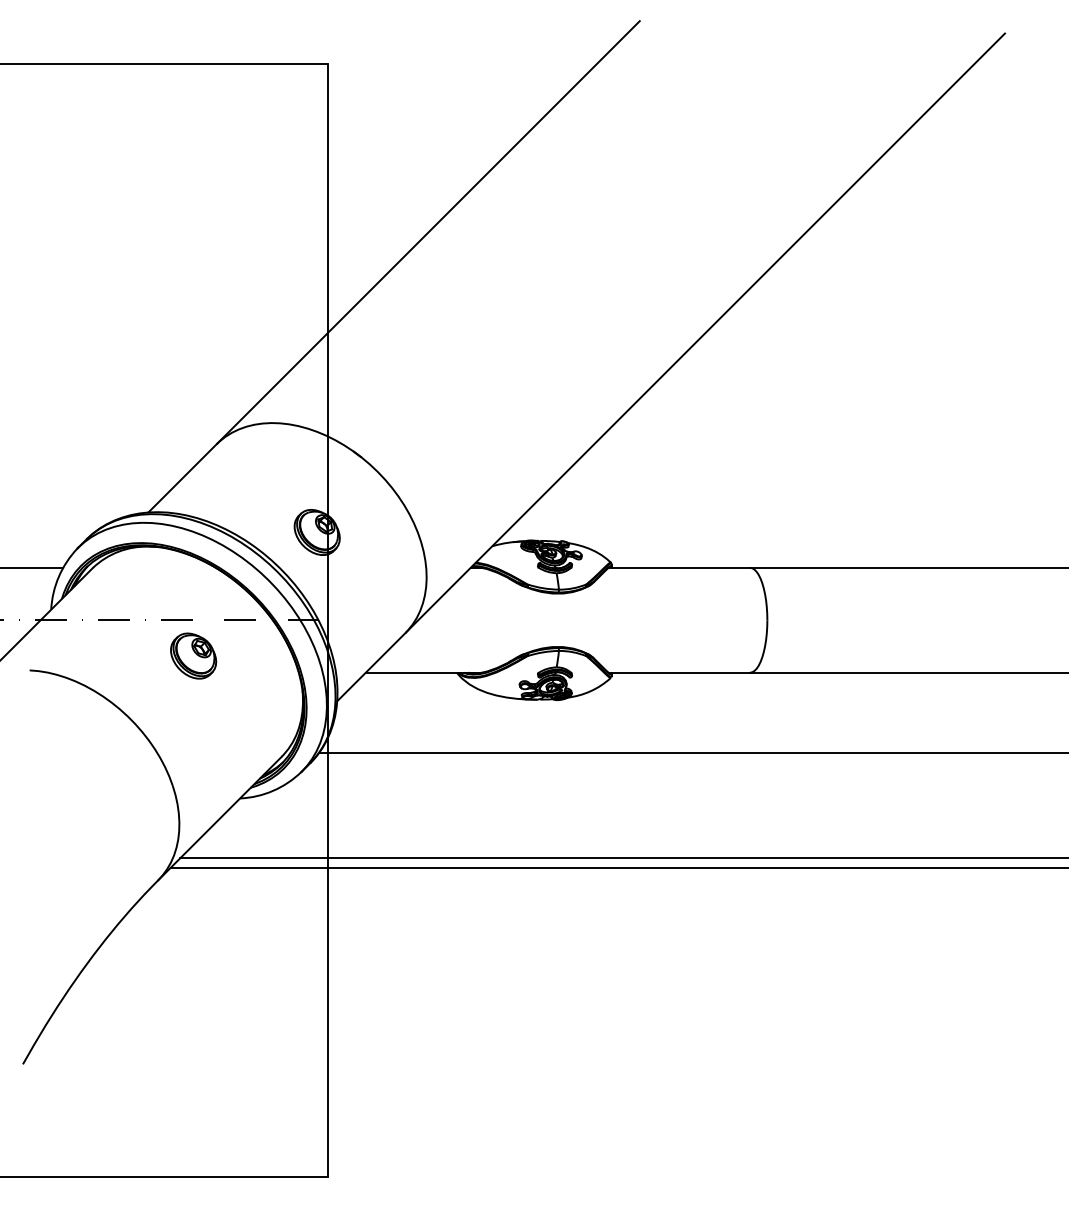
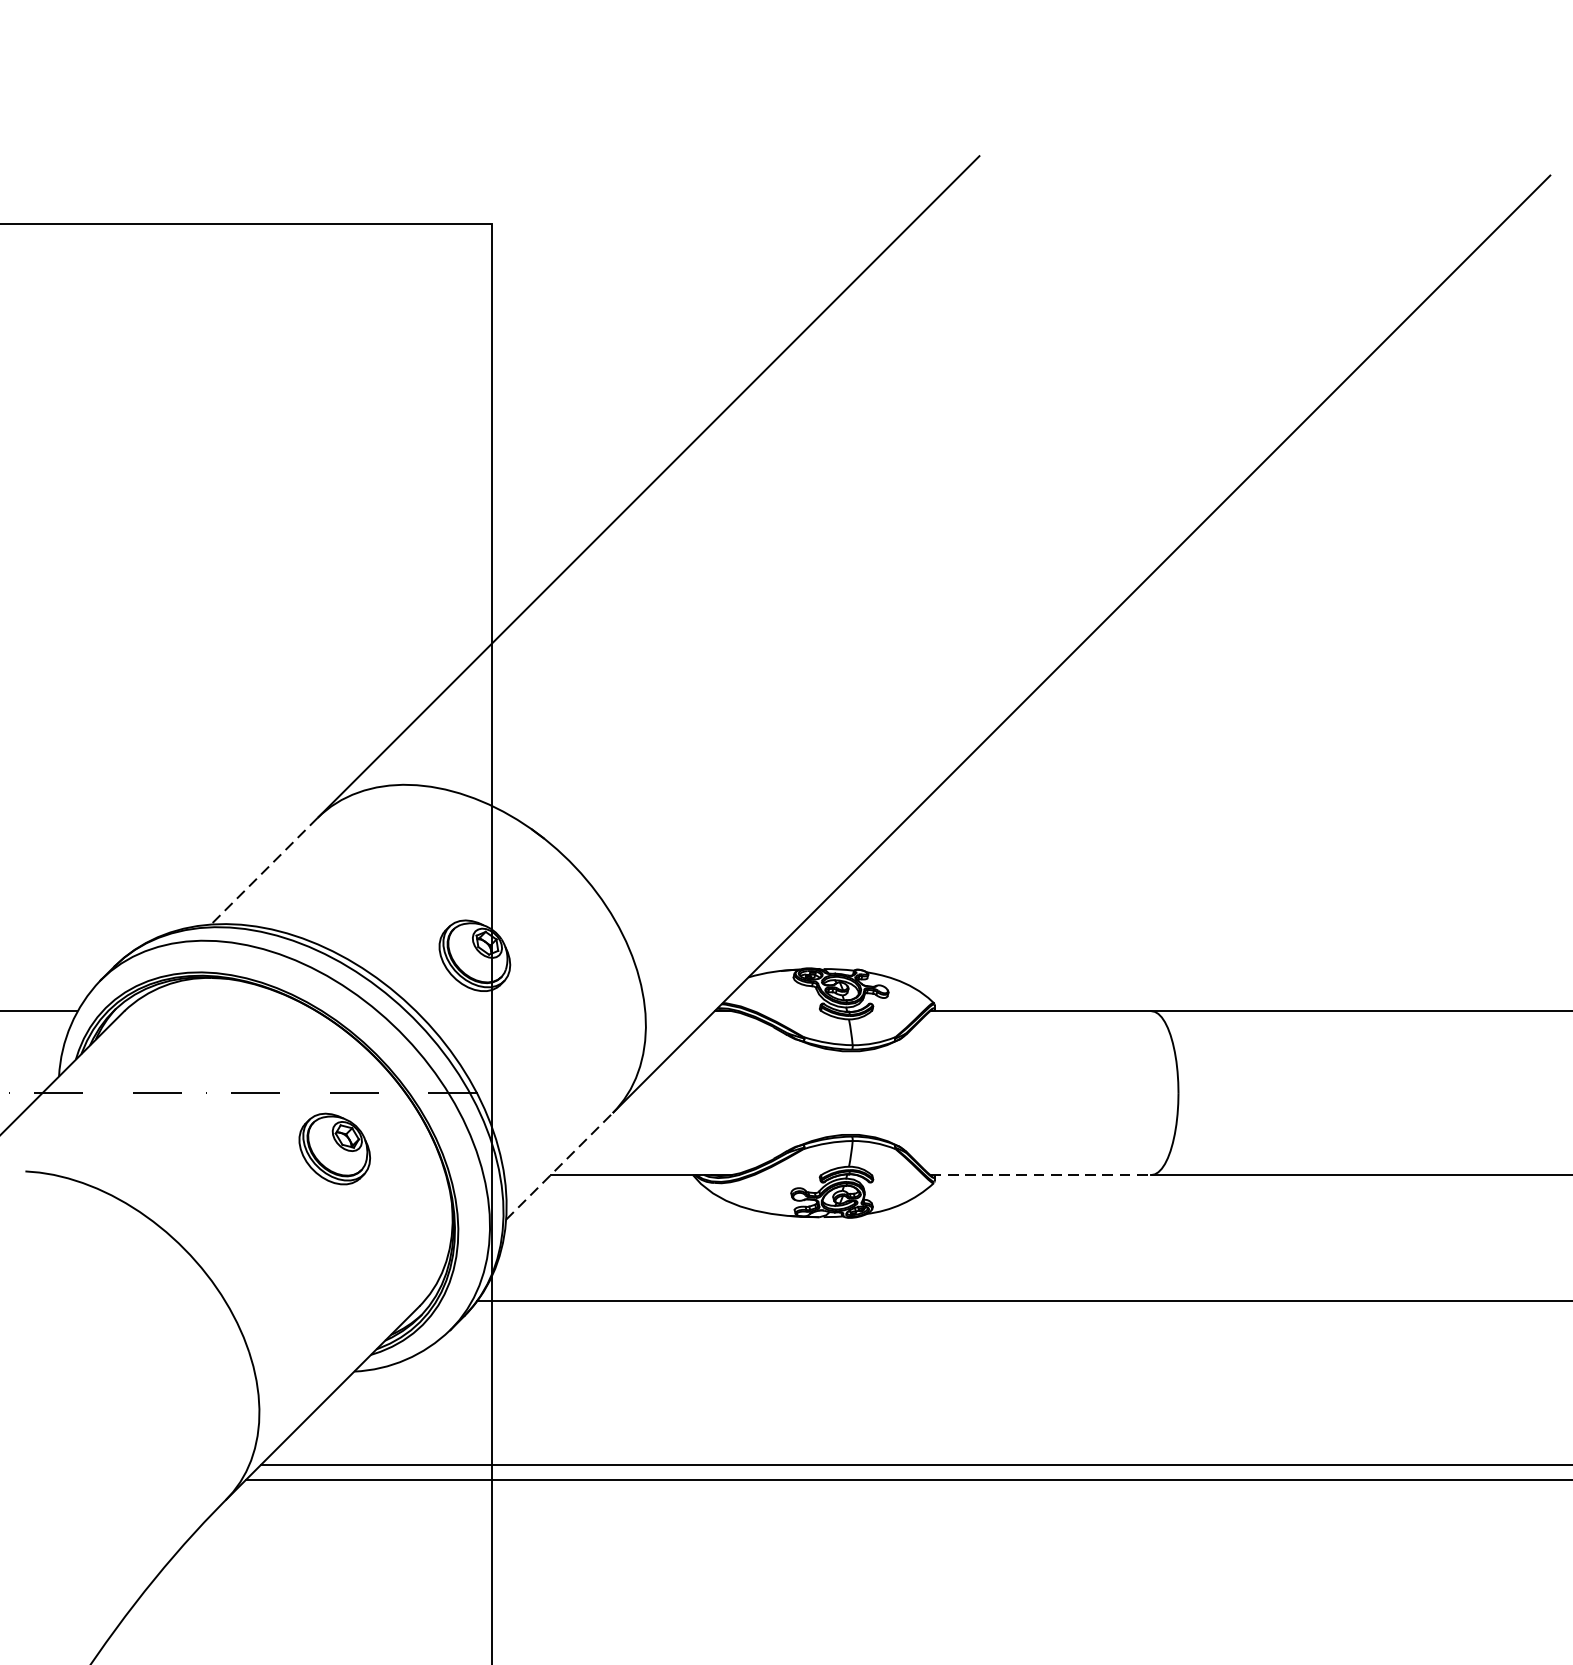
line: (182, 478) -> (264, 871), solid -> dashed
part: (193, 655) -> (334, 1148), moved
line: (371, 666) -> (559, 1165), solid -> dashed
line: (679, 672) -> (1041, 1174), solid -> dashed

